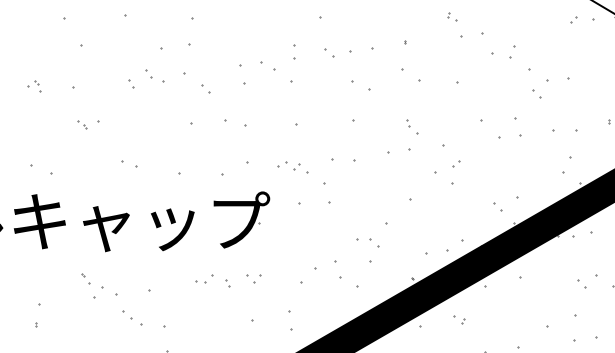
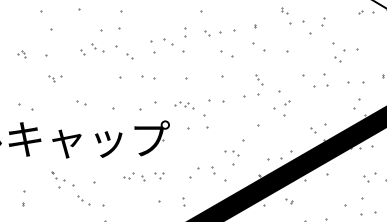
part: (512, 51) -> (323, 21), moved
part: (339, 271) -> (213, 170), size x0.62
part: (291, 320) -> (183, 201), size x0.62

